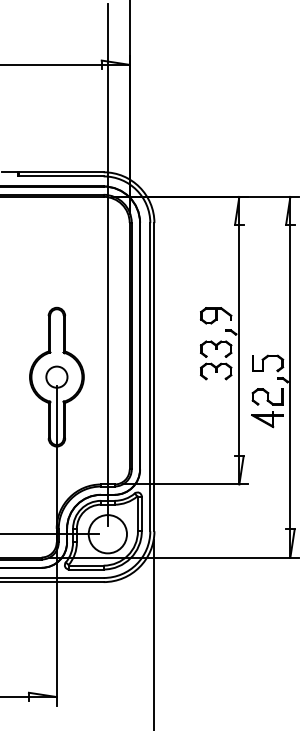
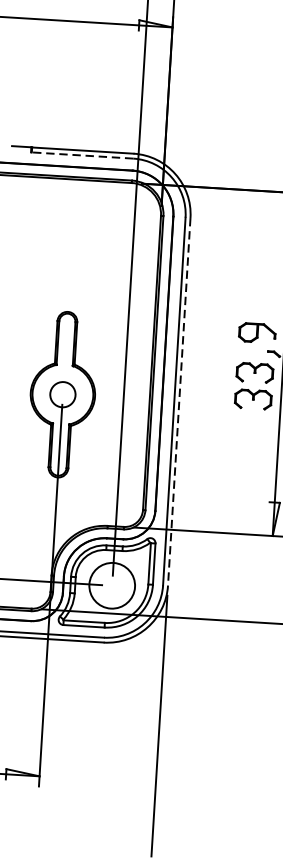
line: (60, 176) -> (81, 155), solid -> dashed
line: (154, 377) -> (179, 402), solid -> dashed

